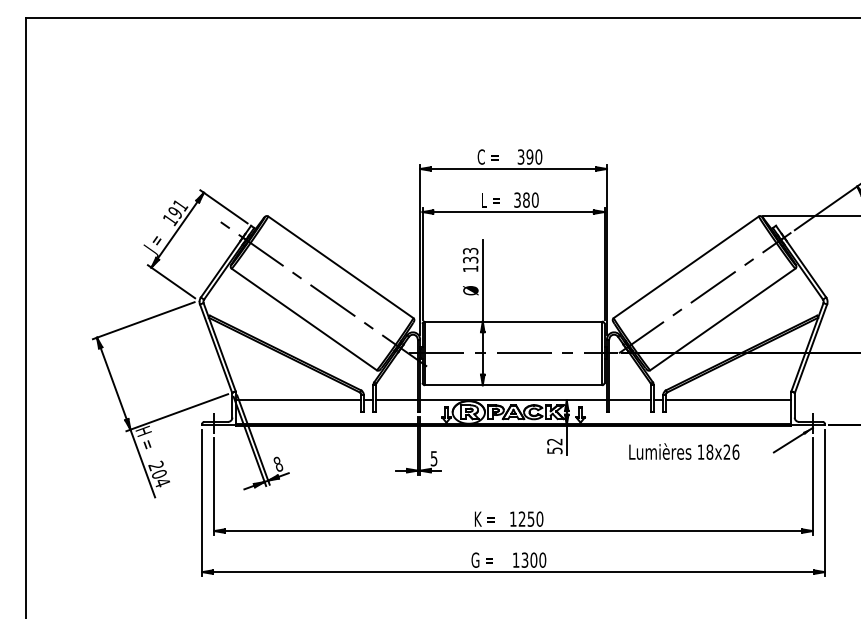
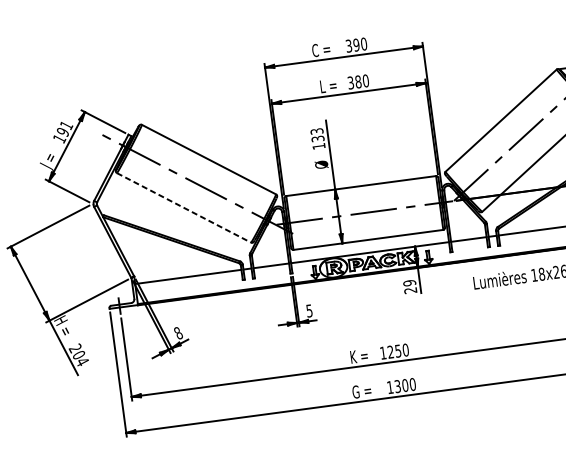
line: (304, 319) -> (184, 207), solid -> dashed
text: (554, 446) -> (409, 287), 52 -> 29

